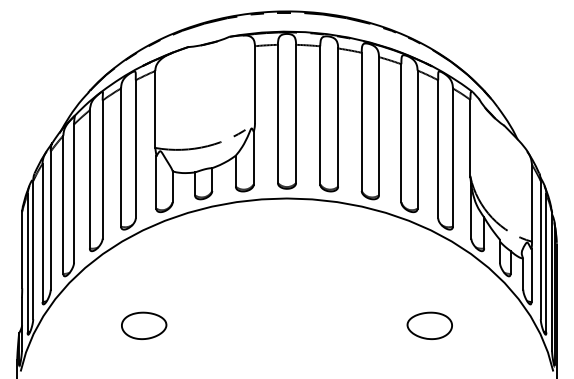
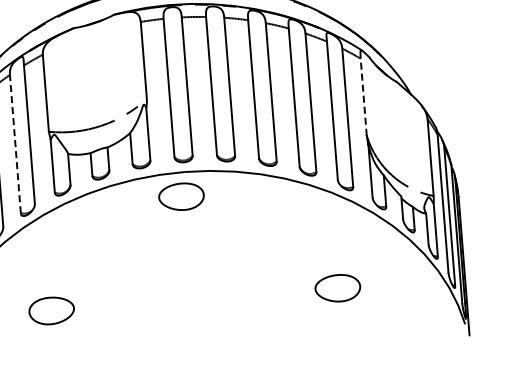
line: (470, 137) -> (363, 96), solid -> dashed
line: (121, 157) -> (15, 144), solid -> dashed
part: (281, 222) -> (181, 196), added

